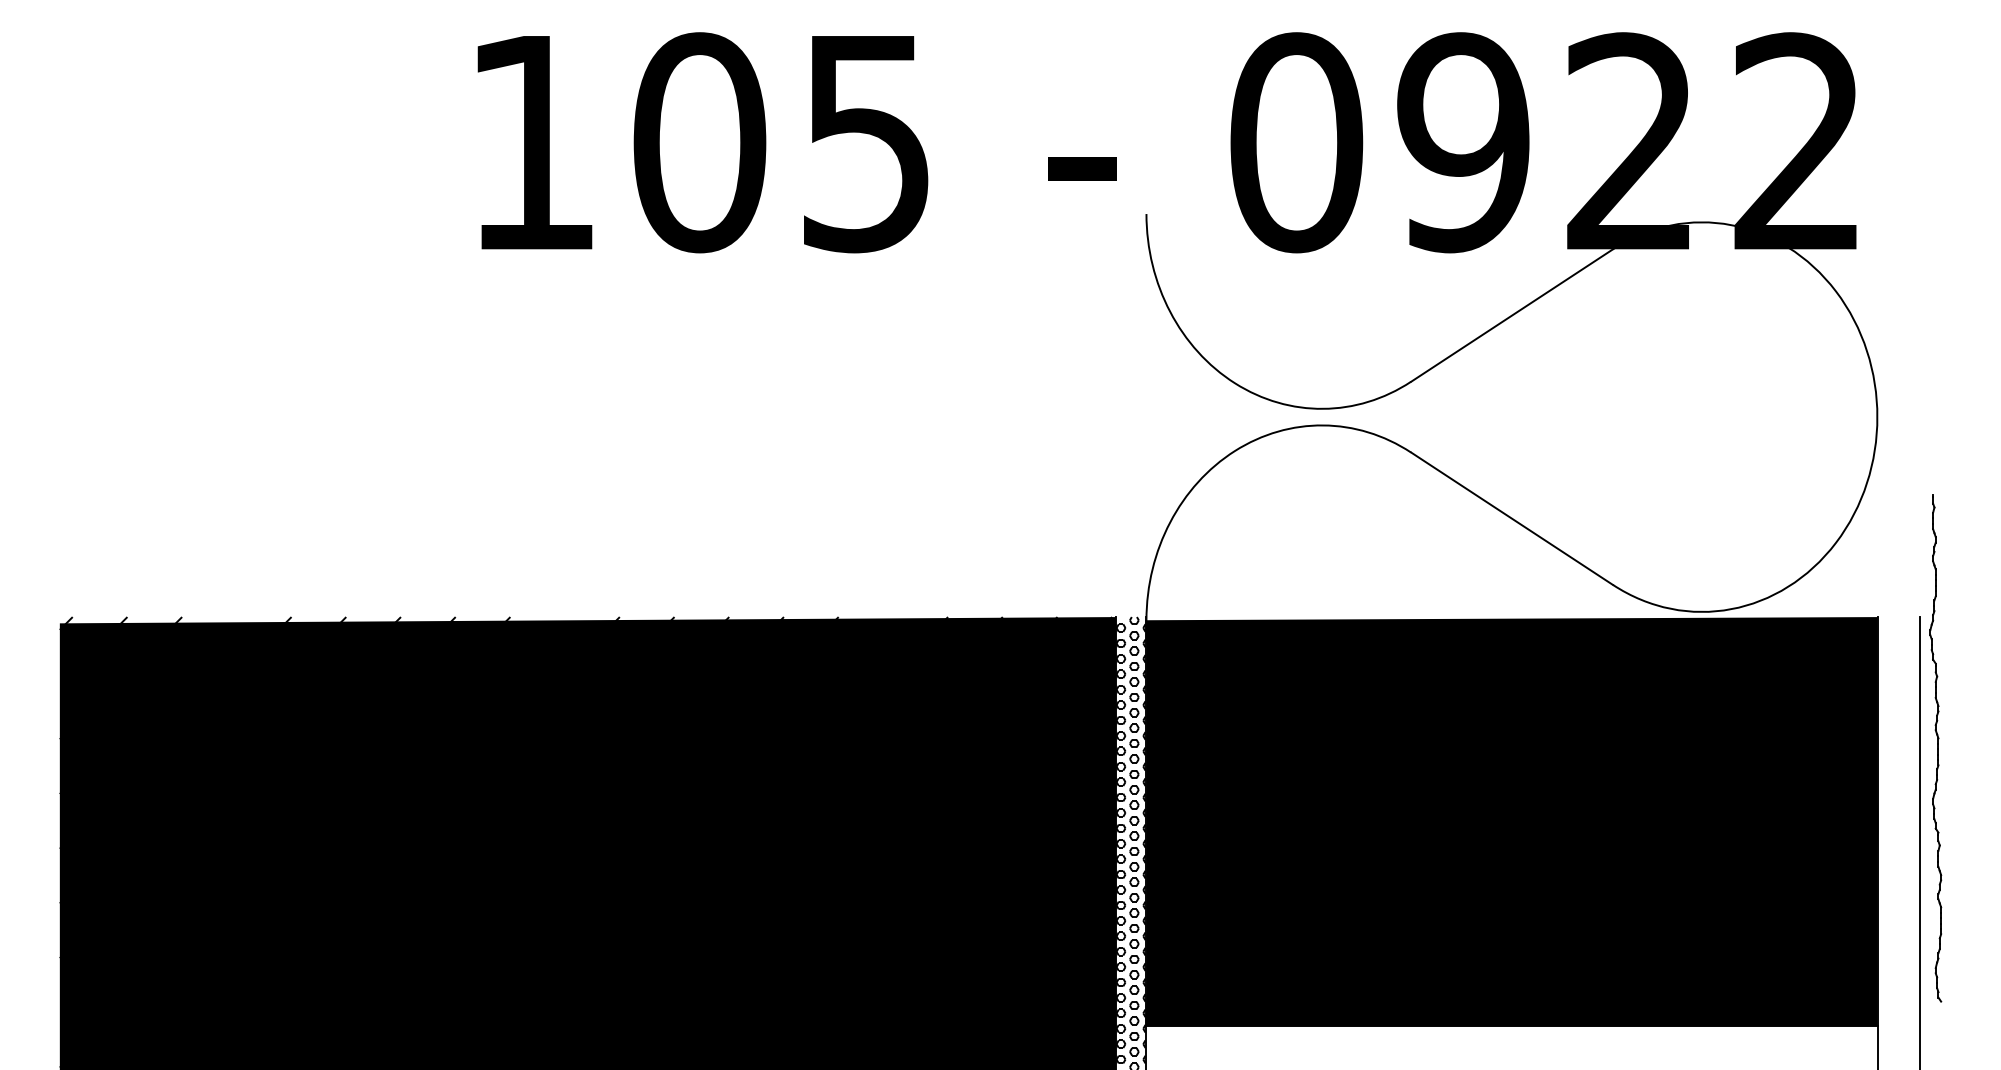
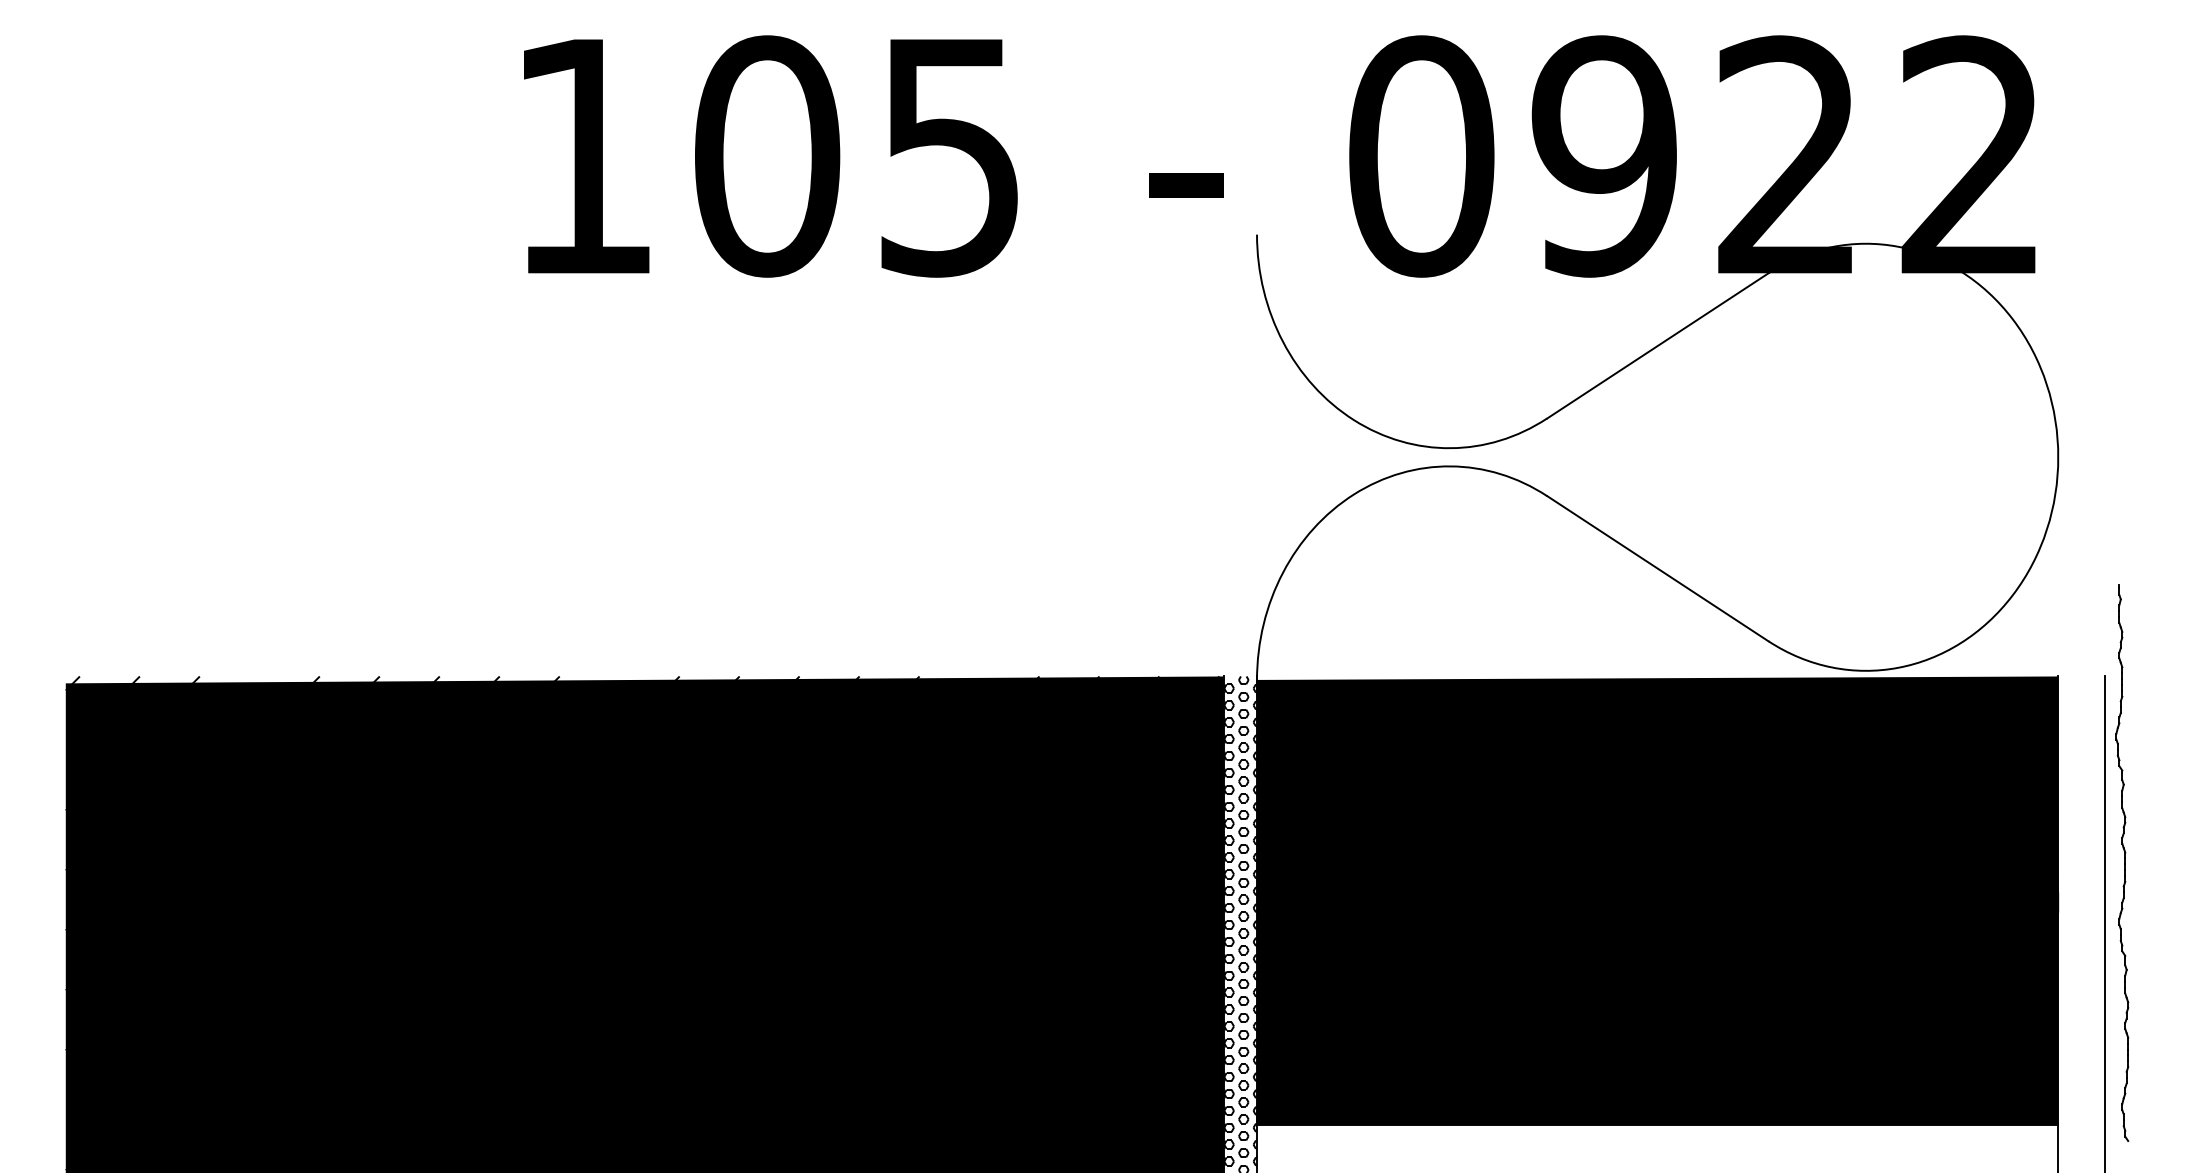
part: (1935, 747) -> (2122, 862), moved

